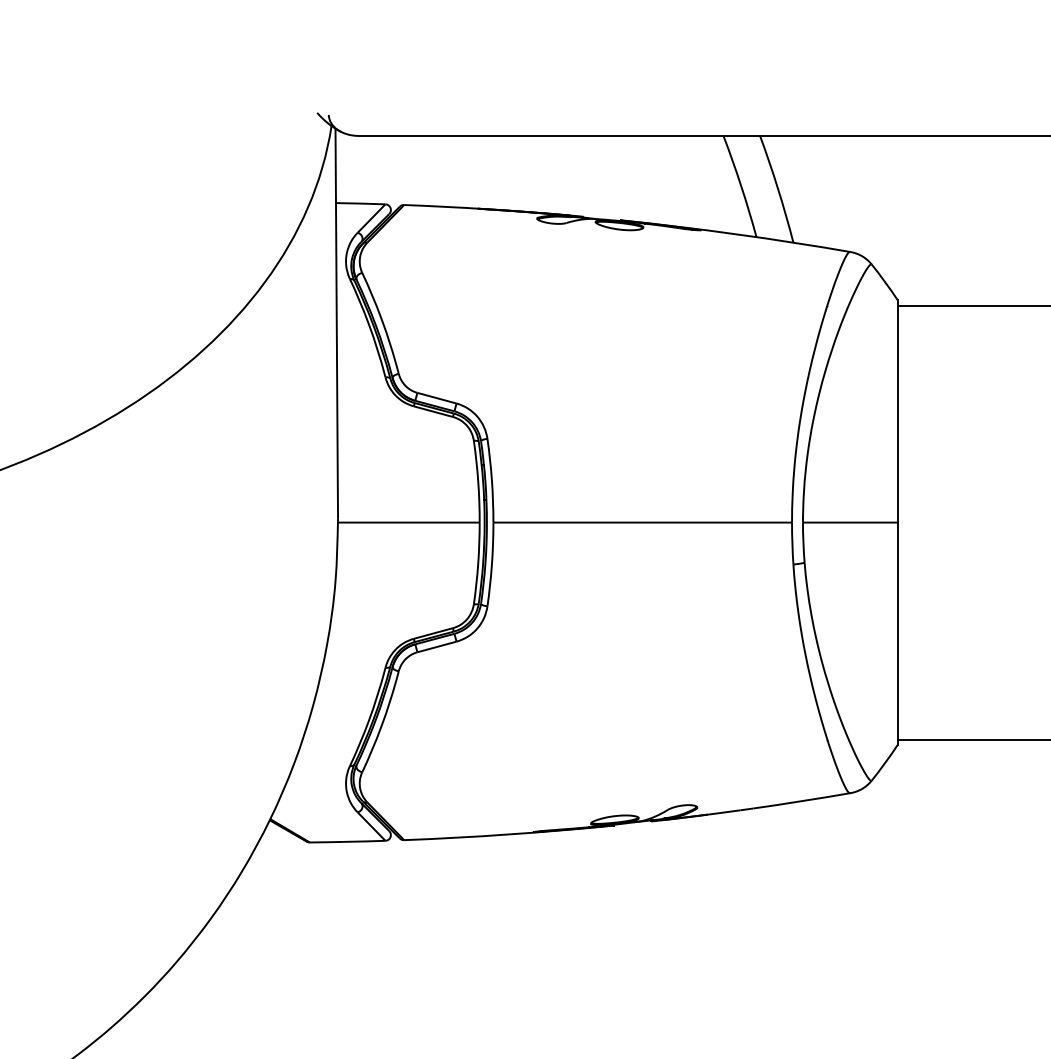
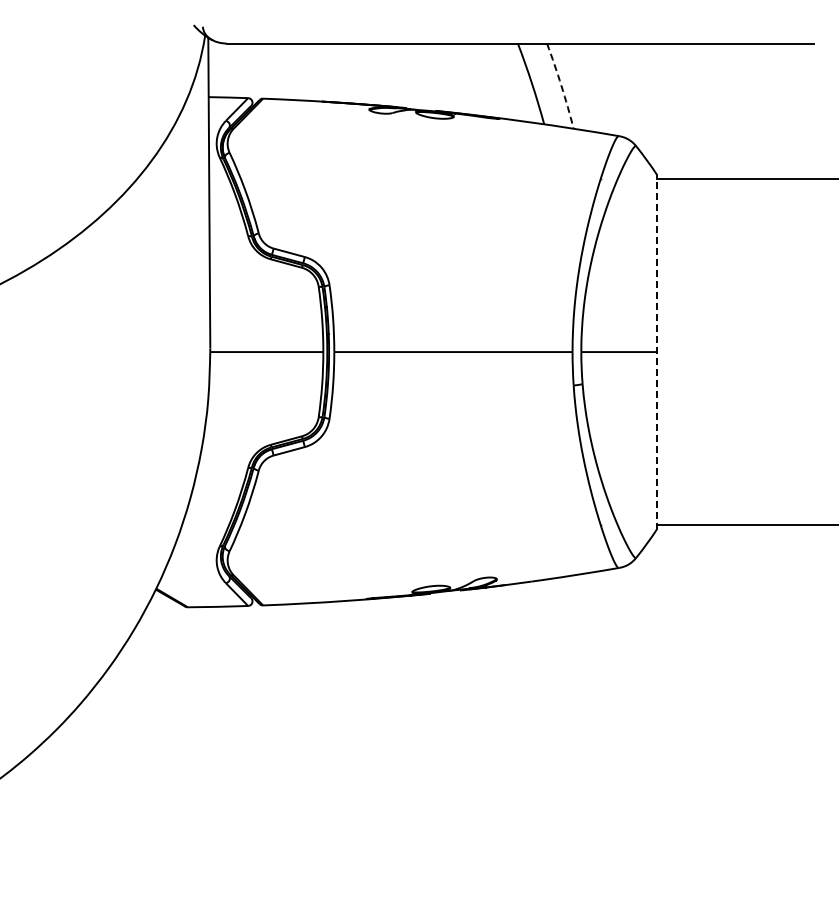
arc: (778, 188) -> (561, 85), solid -> dashed
line: (897, 523) -> (656, 352), solid -> dashed

